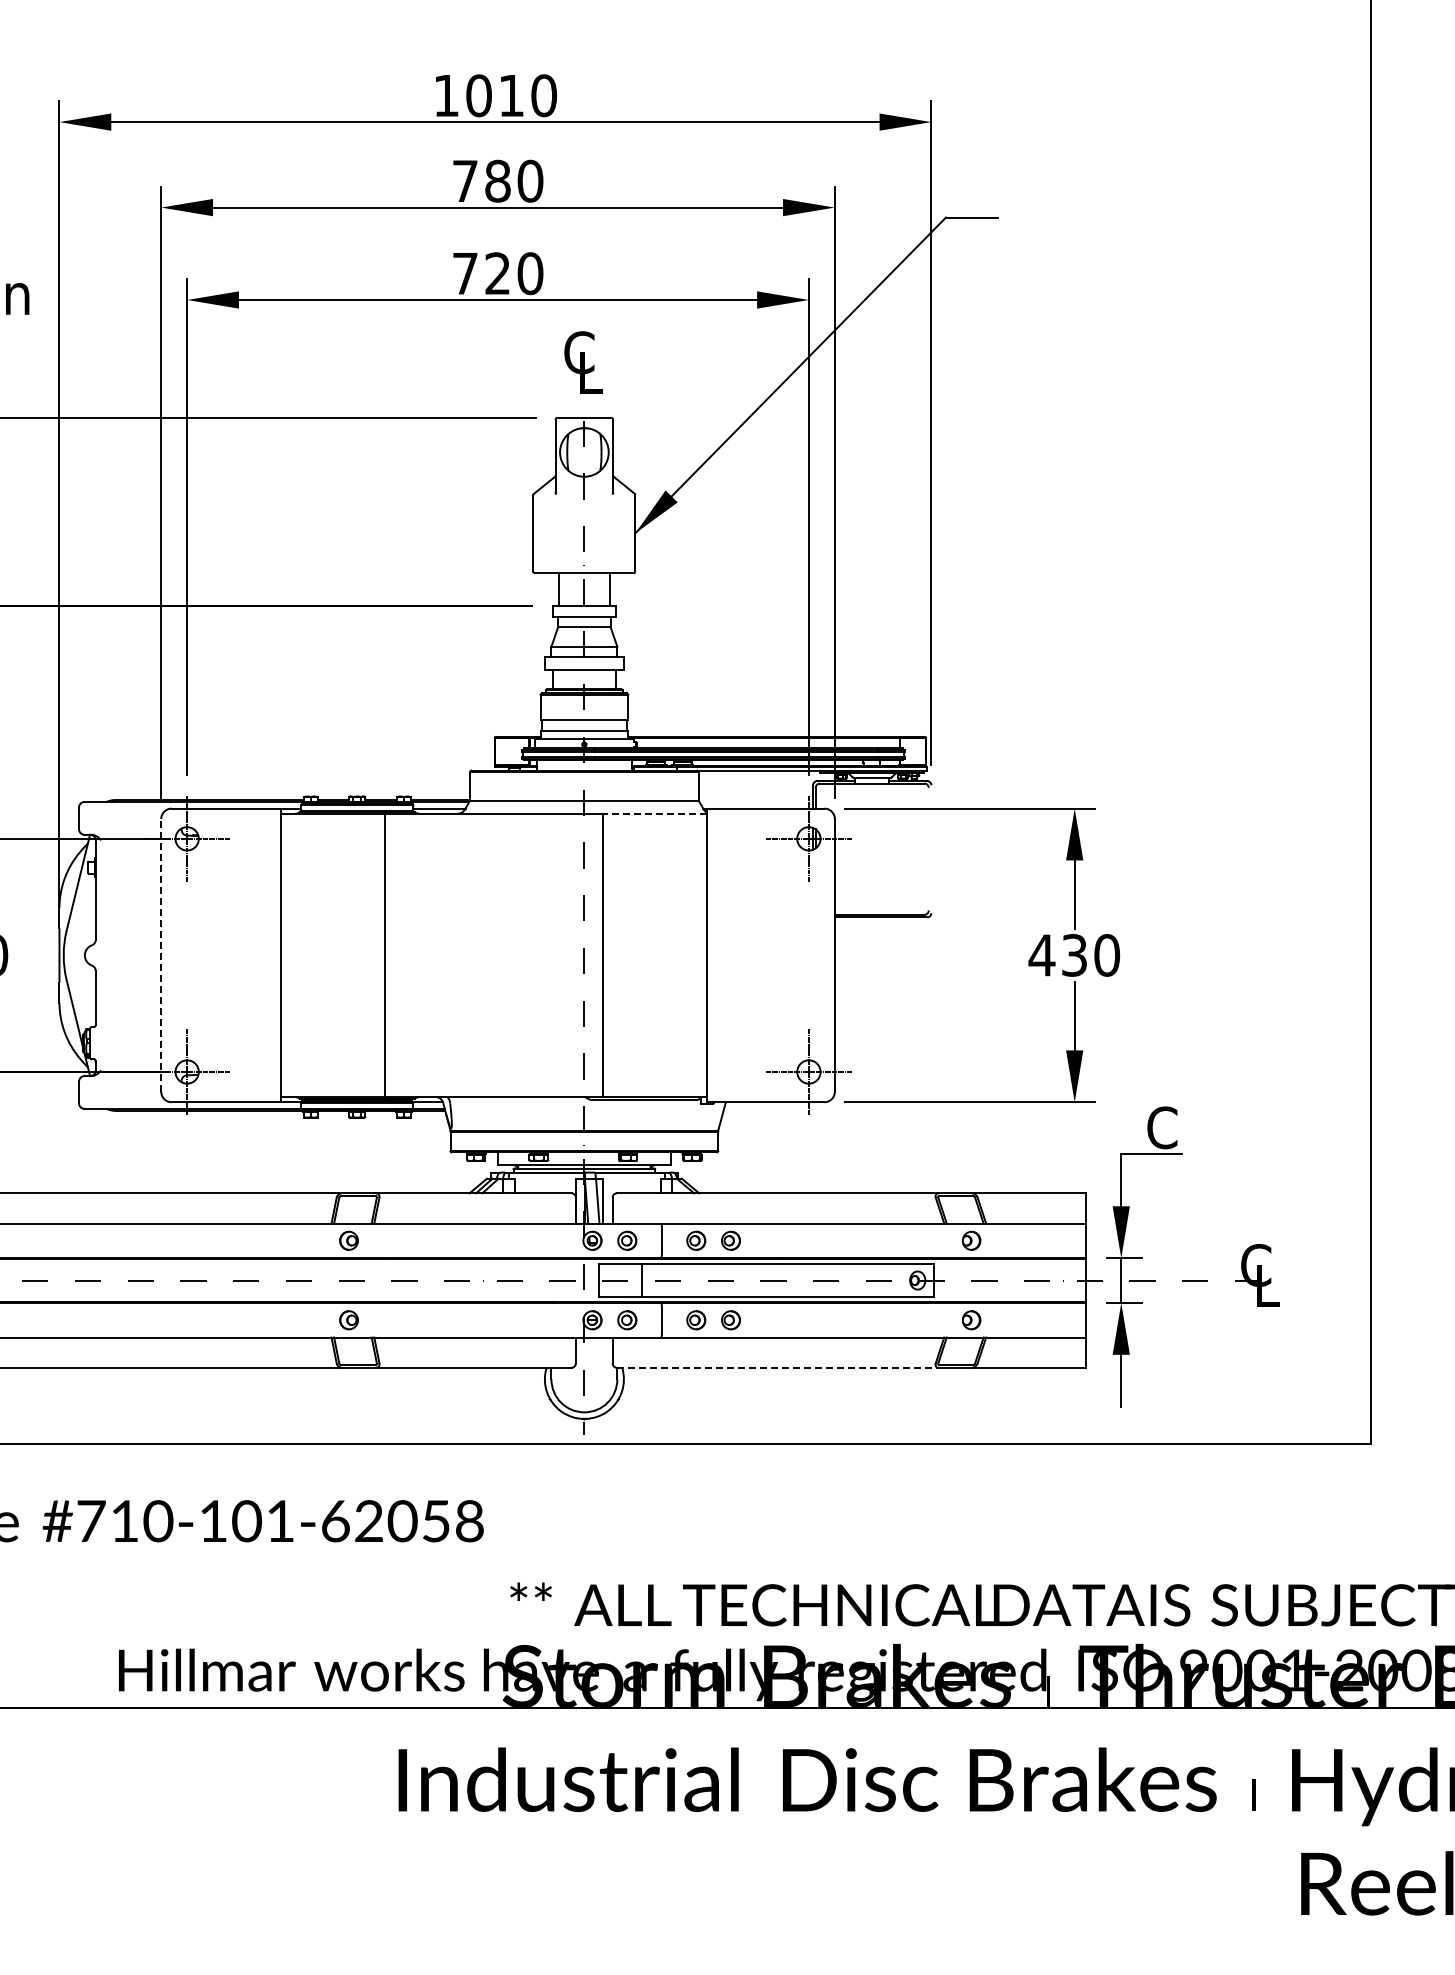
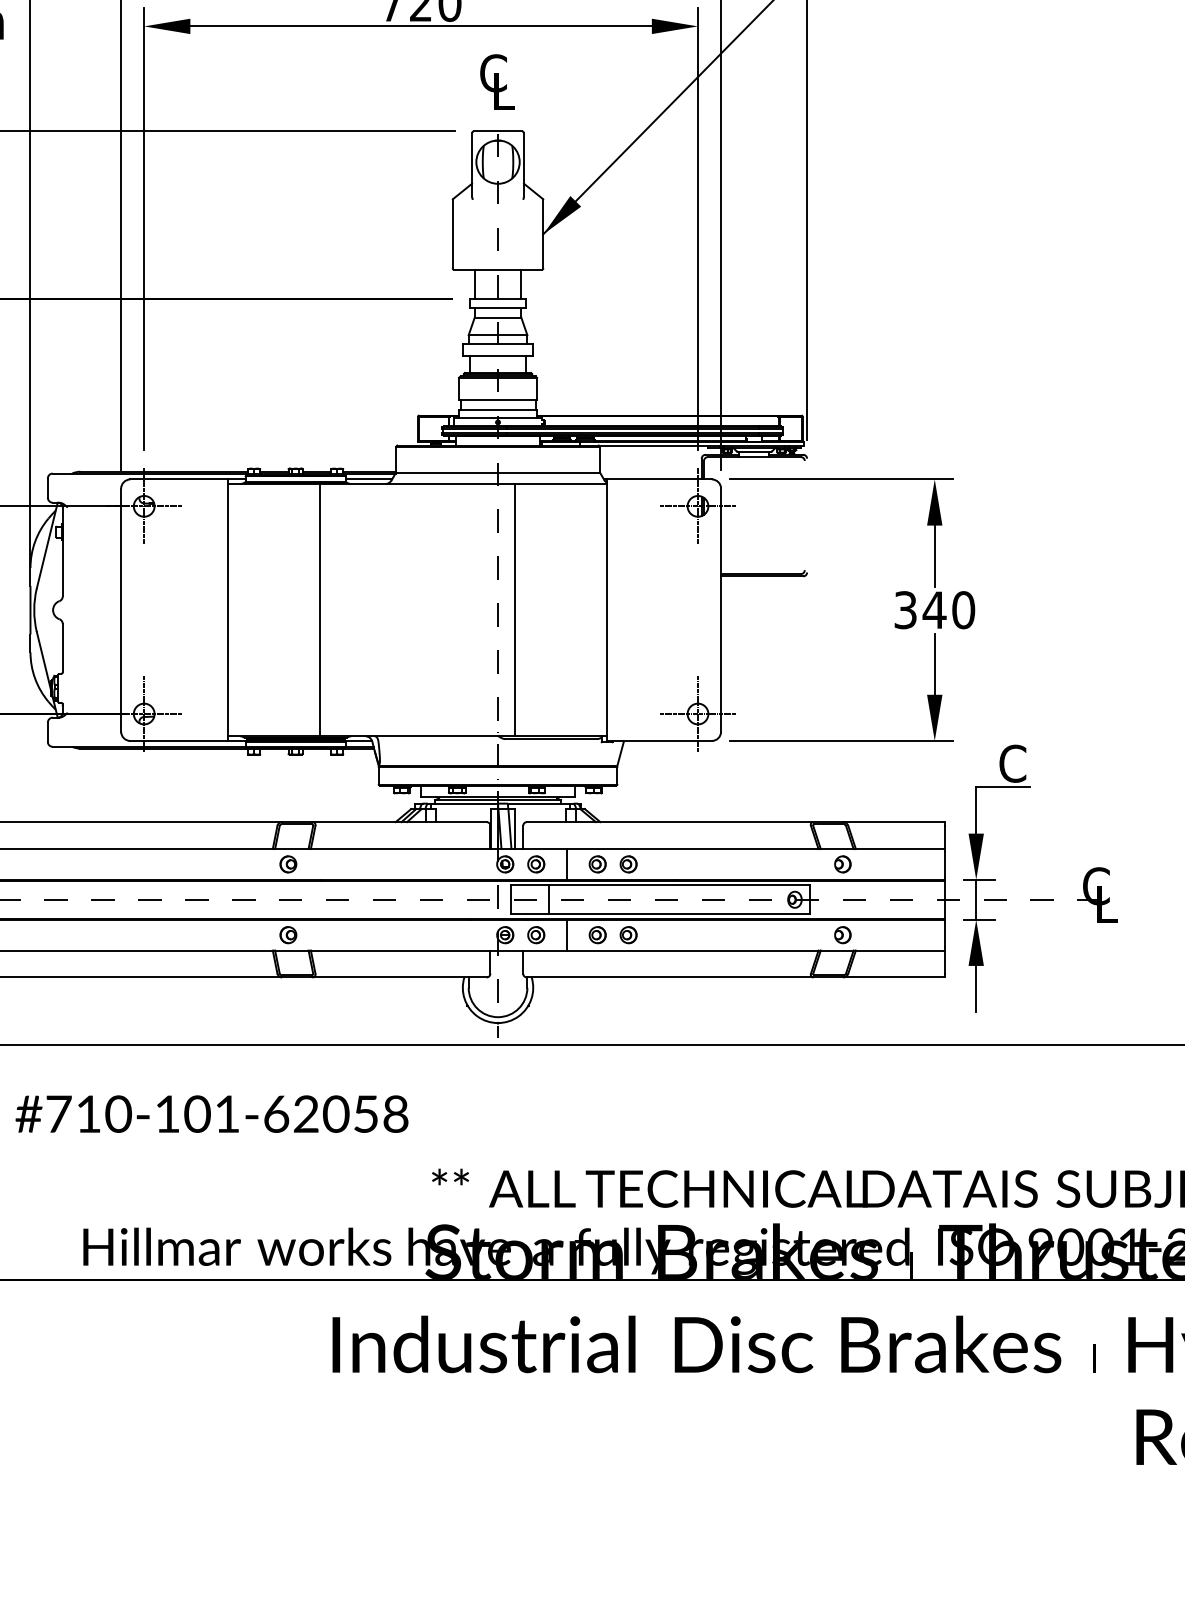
line: (655, 813) -> (561, 483), dashed -> solid
line: (161, 954) -> (121, 609), dashed -> solid
text: (1058, 955) -> (920, 610), 430 -> 340
line: (777, 1367) -> (670, 977), dashed -> solid

